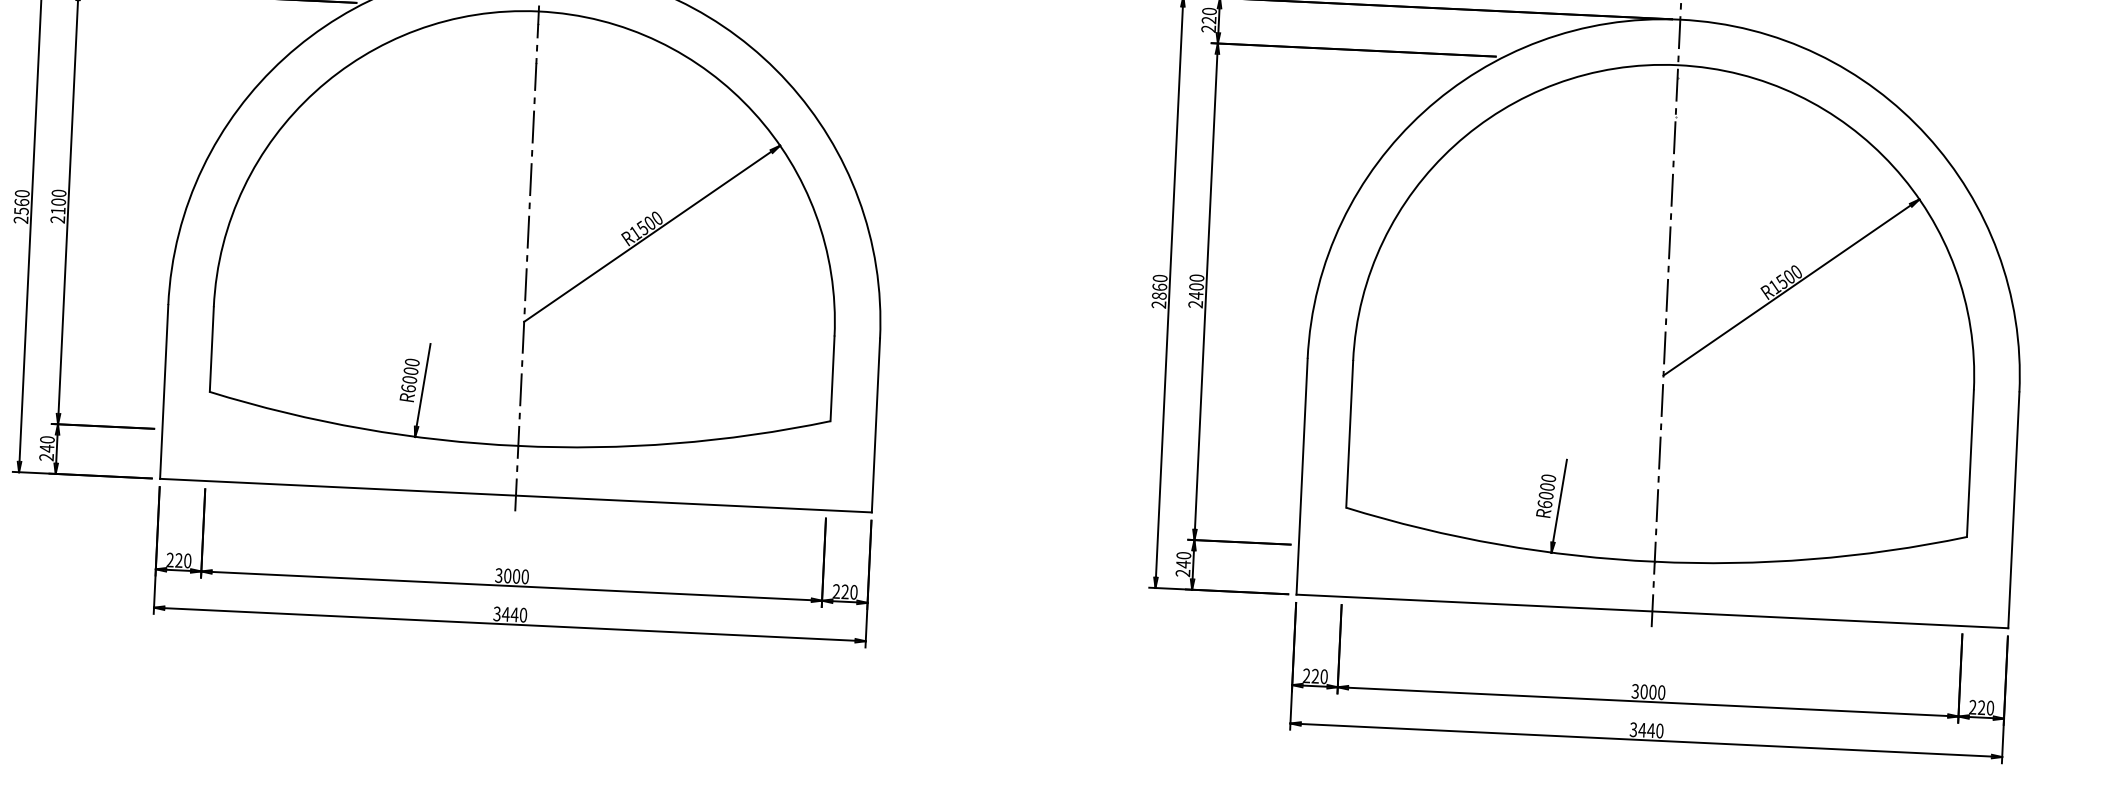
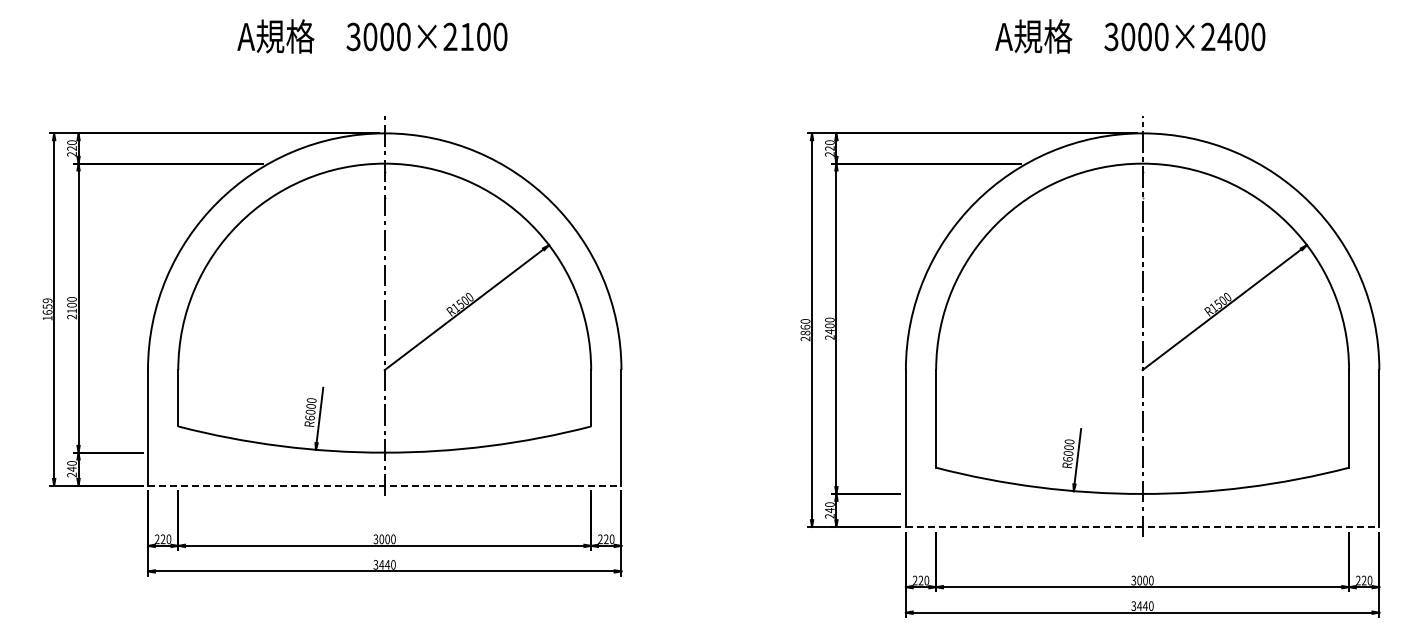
text: (21, 206) -> (47, 309), 2560 -> 1659
line: (515, 495) -> (384, 485), solid -> dashed
line: (1652, 612) -> (1142, 527), solid -> dashed

